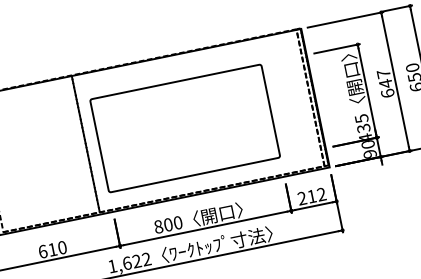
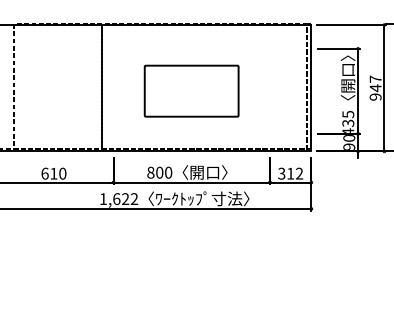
text: (387, 92) -> (375, 96), 647 -> 947
part: (184, 127) -> (191, 90), size x0.6
text: (301, 198) -> (281, 173), 212 -> 312

